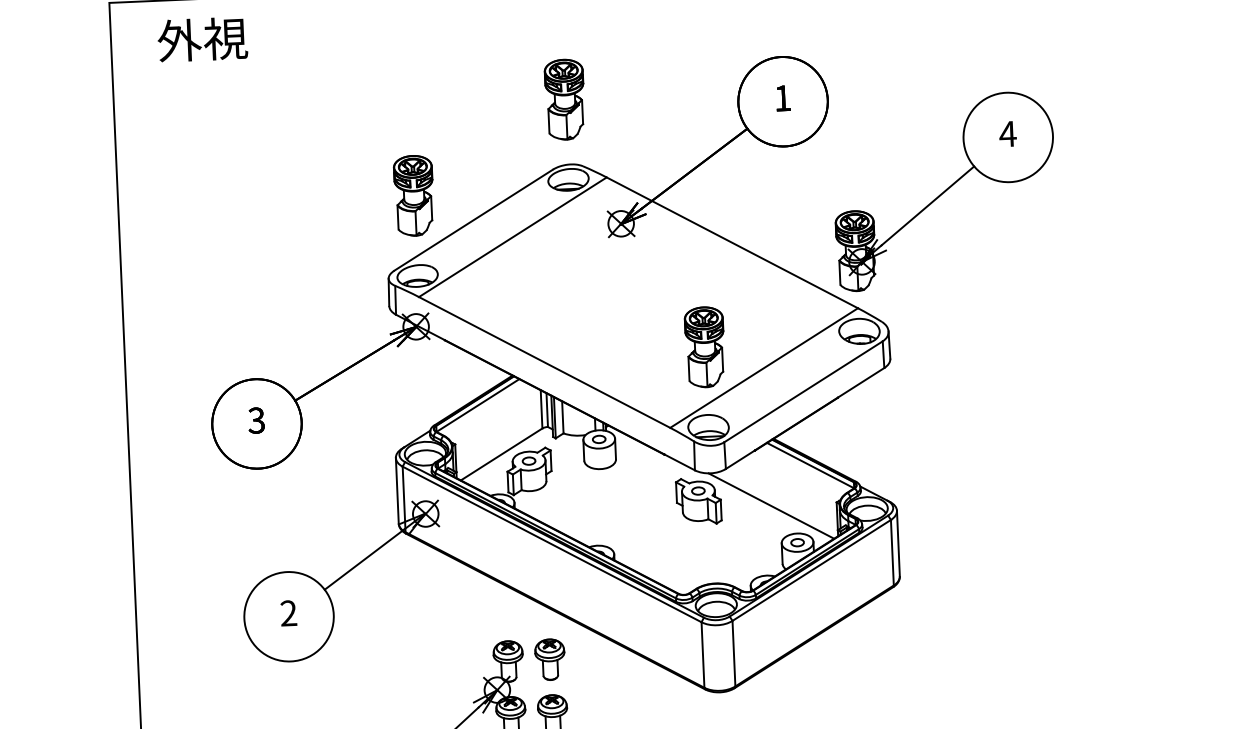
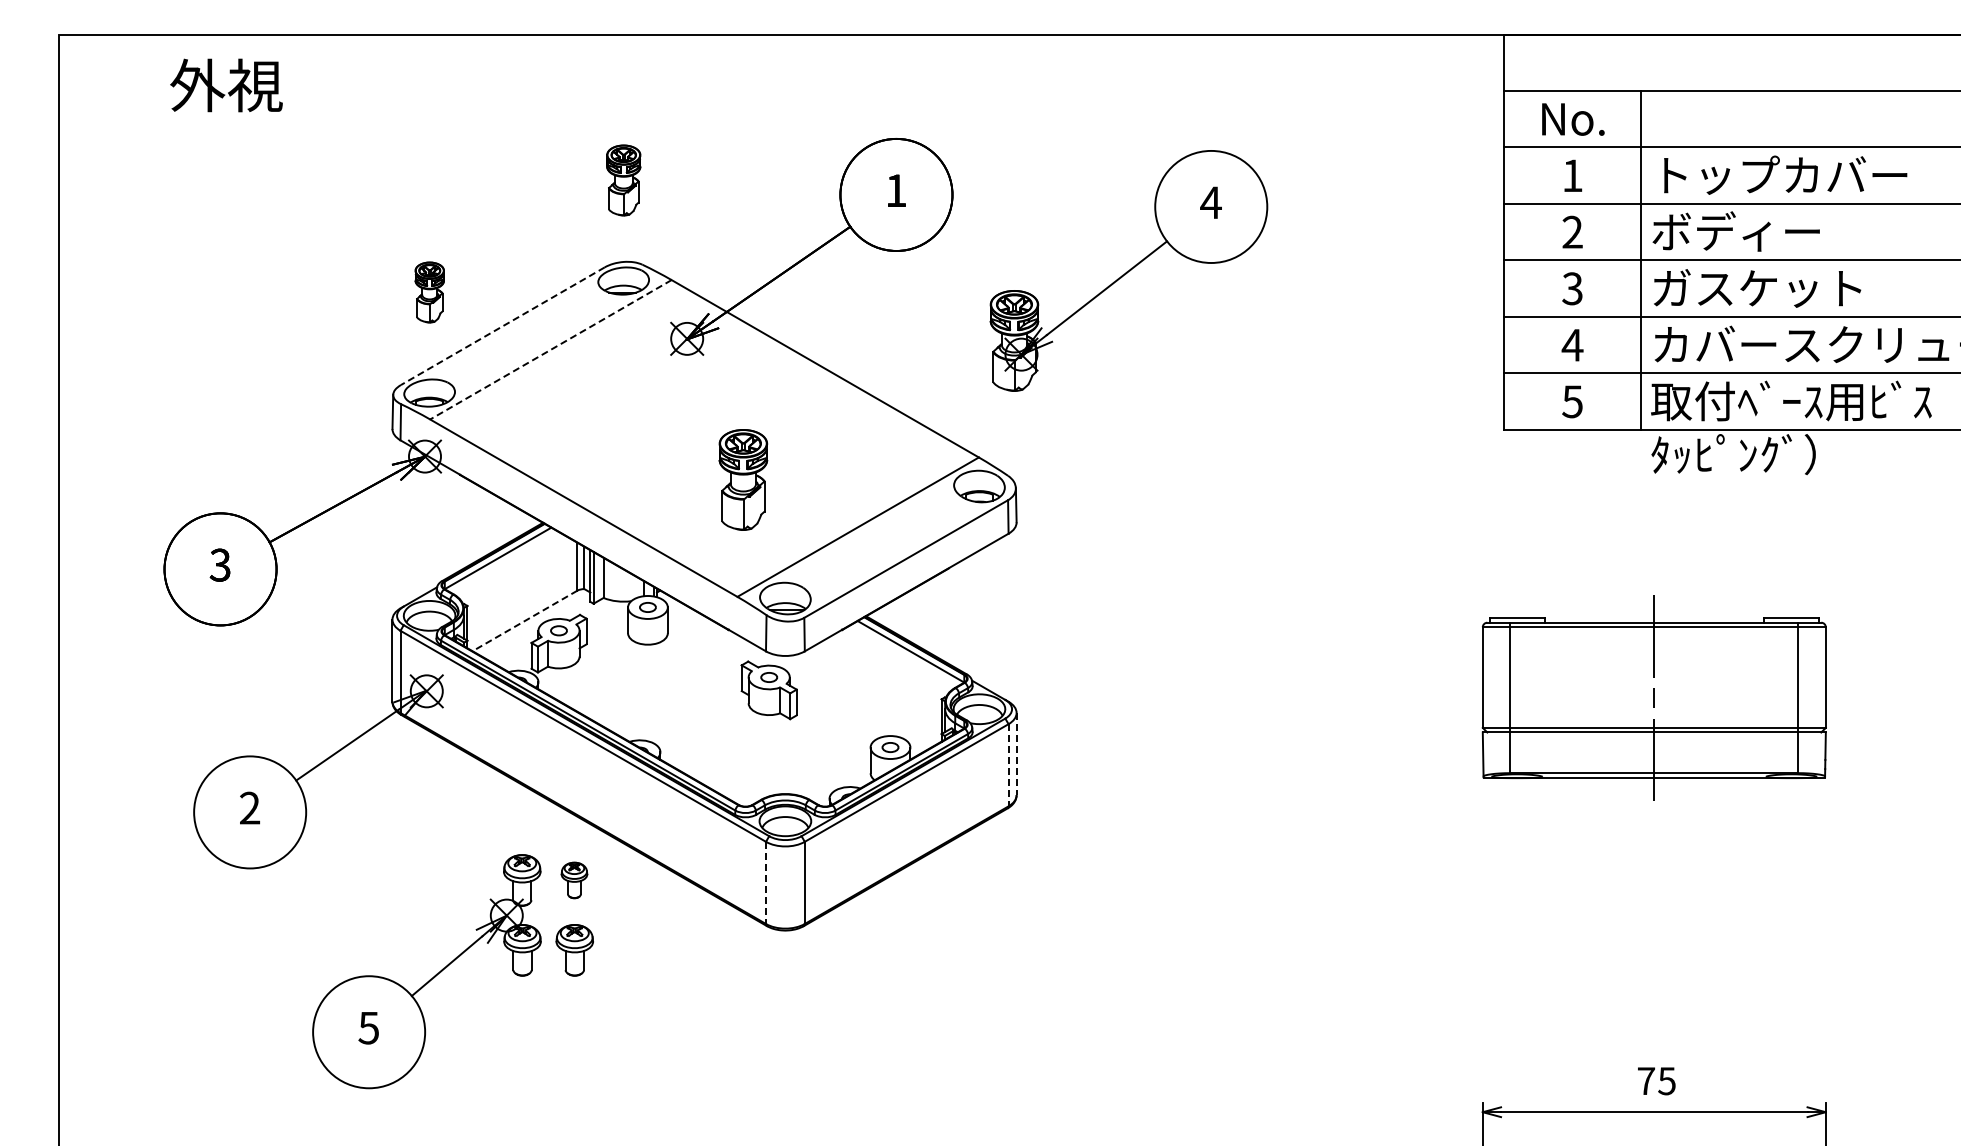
text: (202, 39) -> (226, 85), moved
part: (564, 99) -> (623, 180), size x0.7
part: (944, 191) -> (1128, 270), moved
part: (414, 195) -> (429, 292), size x0.6
line: (473, 220) -> (502, 326), solid -> dashed
line: (512, 237) -> (550, 350), solid -> dashed
part: (705, 346) -> (743, 479), moved
line: (502, 454) -> (525, 620), solid -> dashed
line: (771, 505) -> (859, 699), removed
line: (898, 543) -> (1016, 754), solid -> dashed
line: (892, 552) -> (1008, 765), solid -> dashed
line: (703, 655) -> (766, 883), solid -> dashed
part: (550, 659) -> (574, 880), size x0.7

